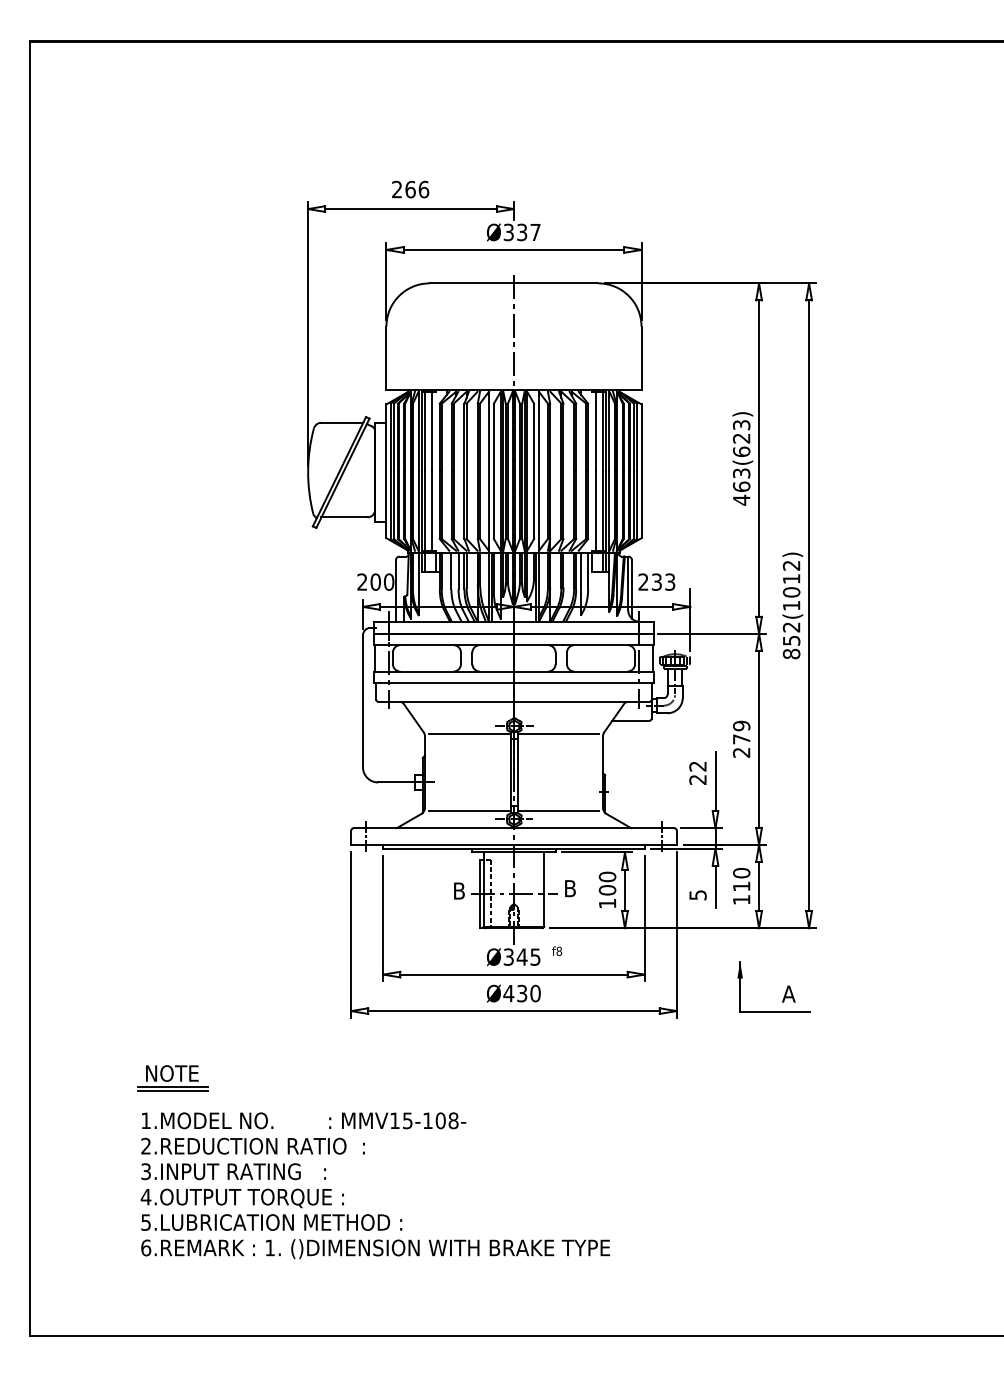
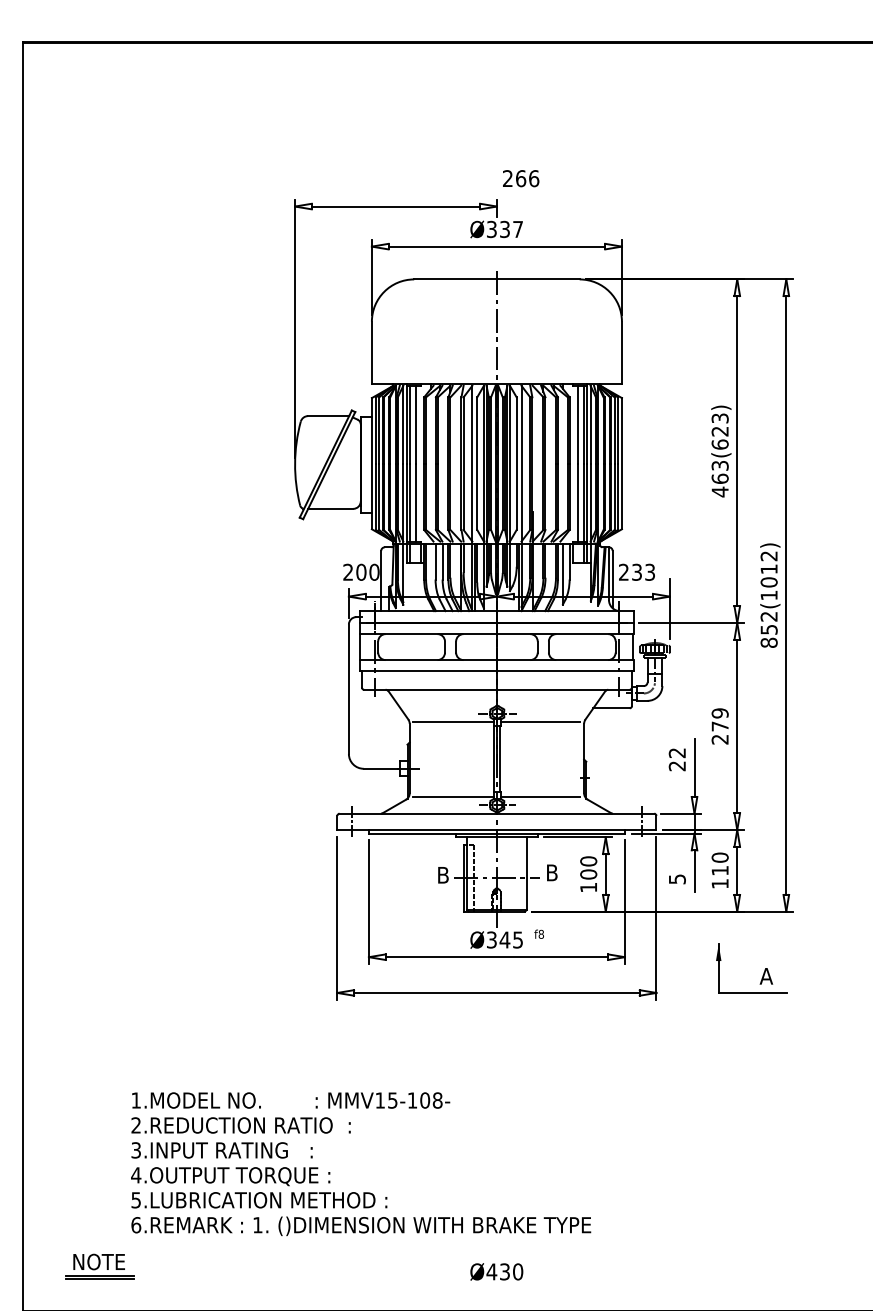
text: (410, 189) -> (520, 178), moved
text: (513, 993) -> (496, 1271), moved
part: (172, 1078) -> (99, 1266), moved

